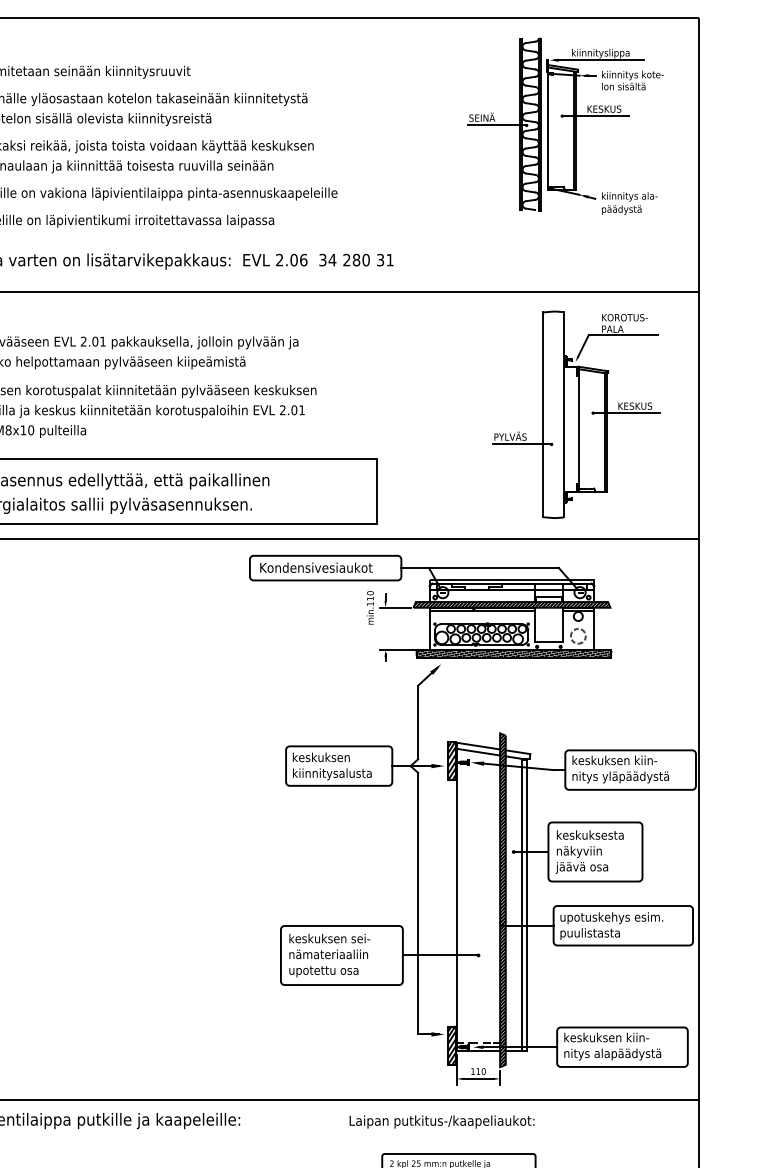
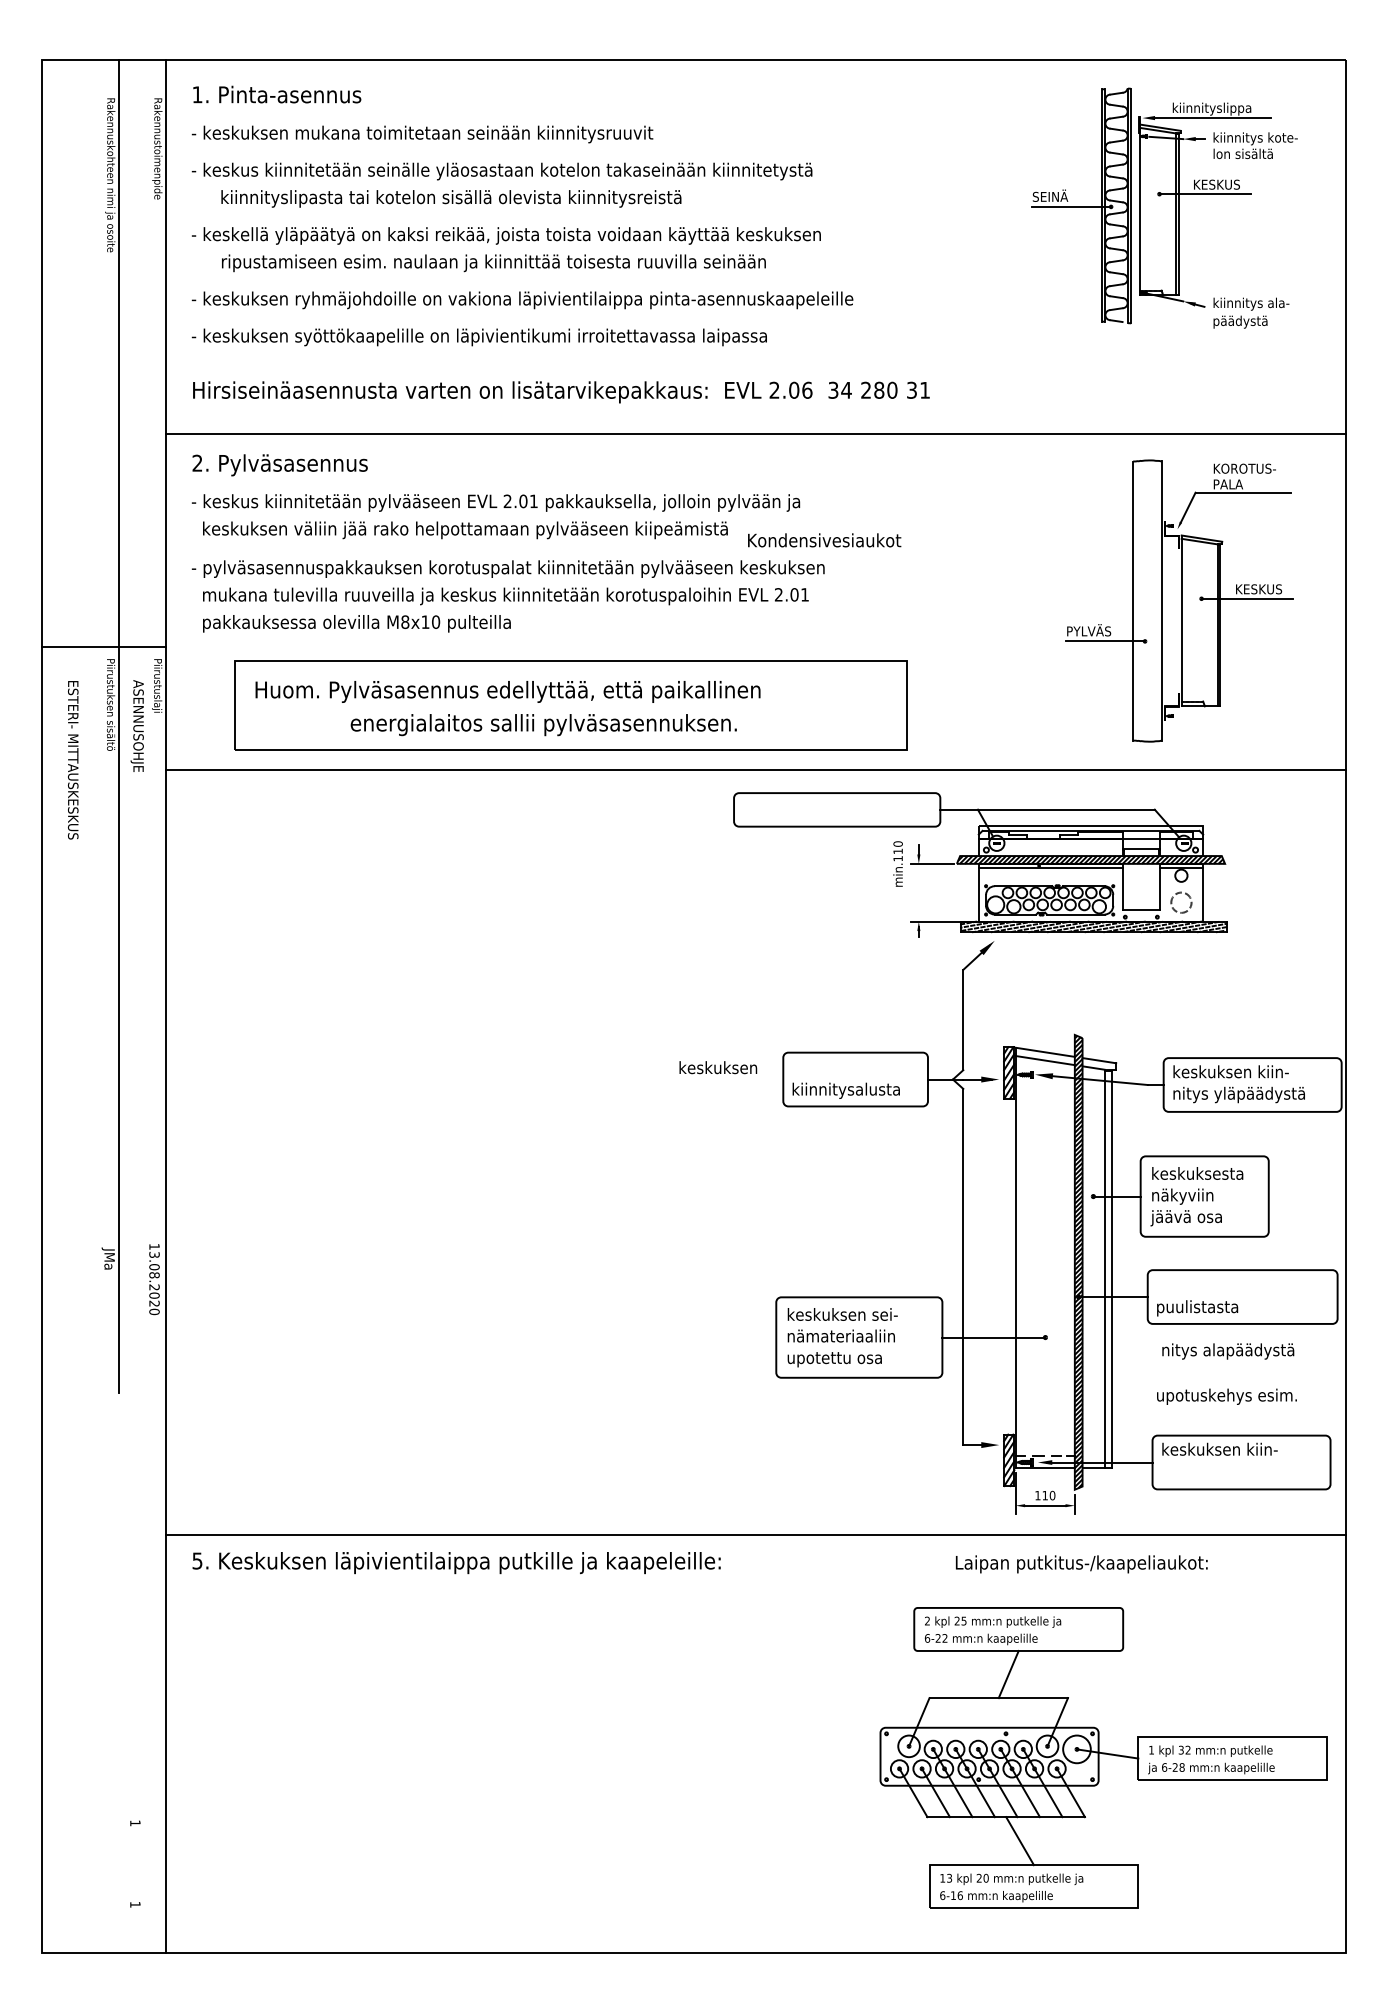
text: (316, 567) -> (824, 540), moved
text: (321, 757) -> (718, 1067), moved
text: (611, 918) -> (1226, 1396), moved
text: (612, 1054) -> (1228, 1351), moved
text: (441, 1122) -> (1081, 1564), moved

